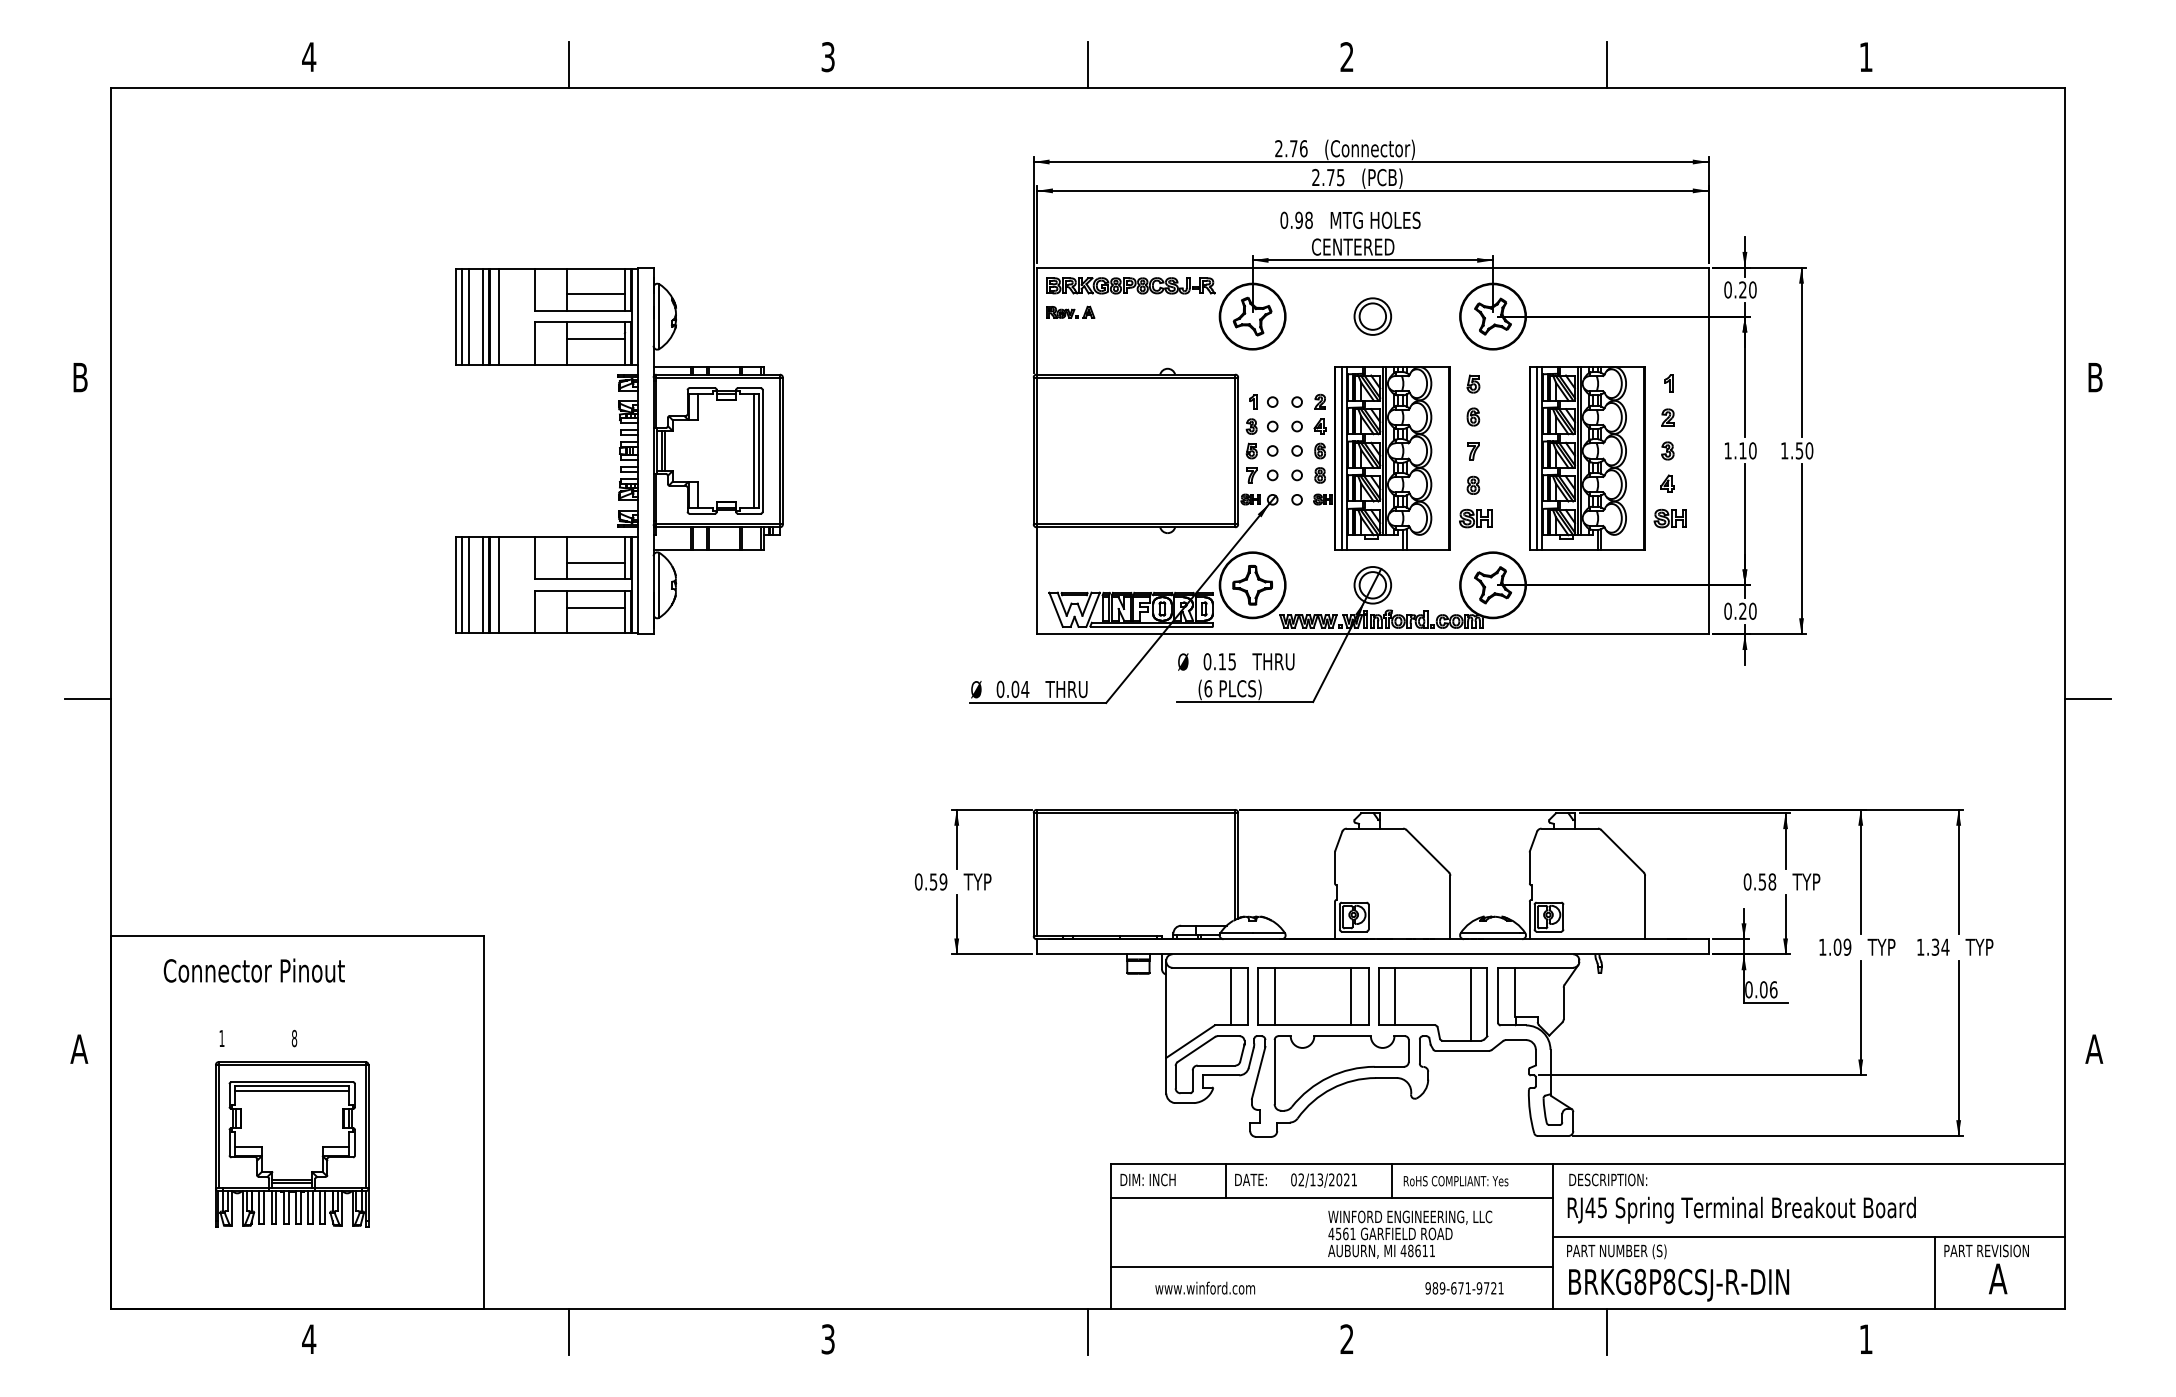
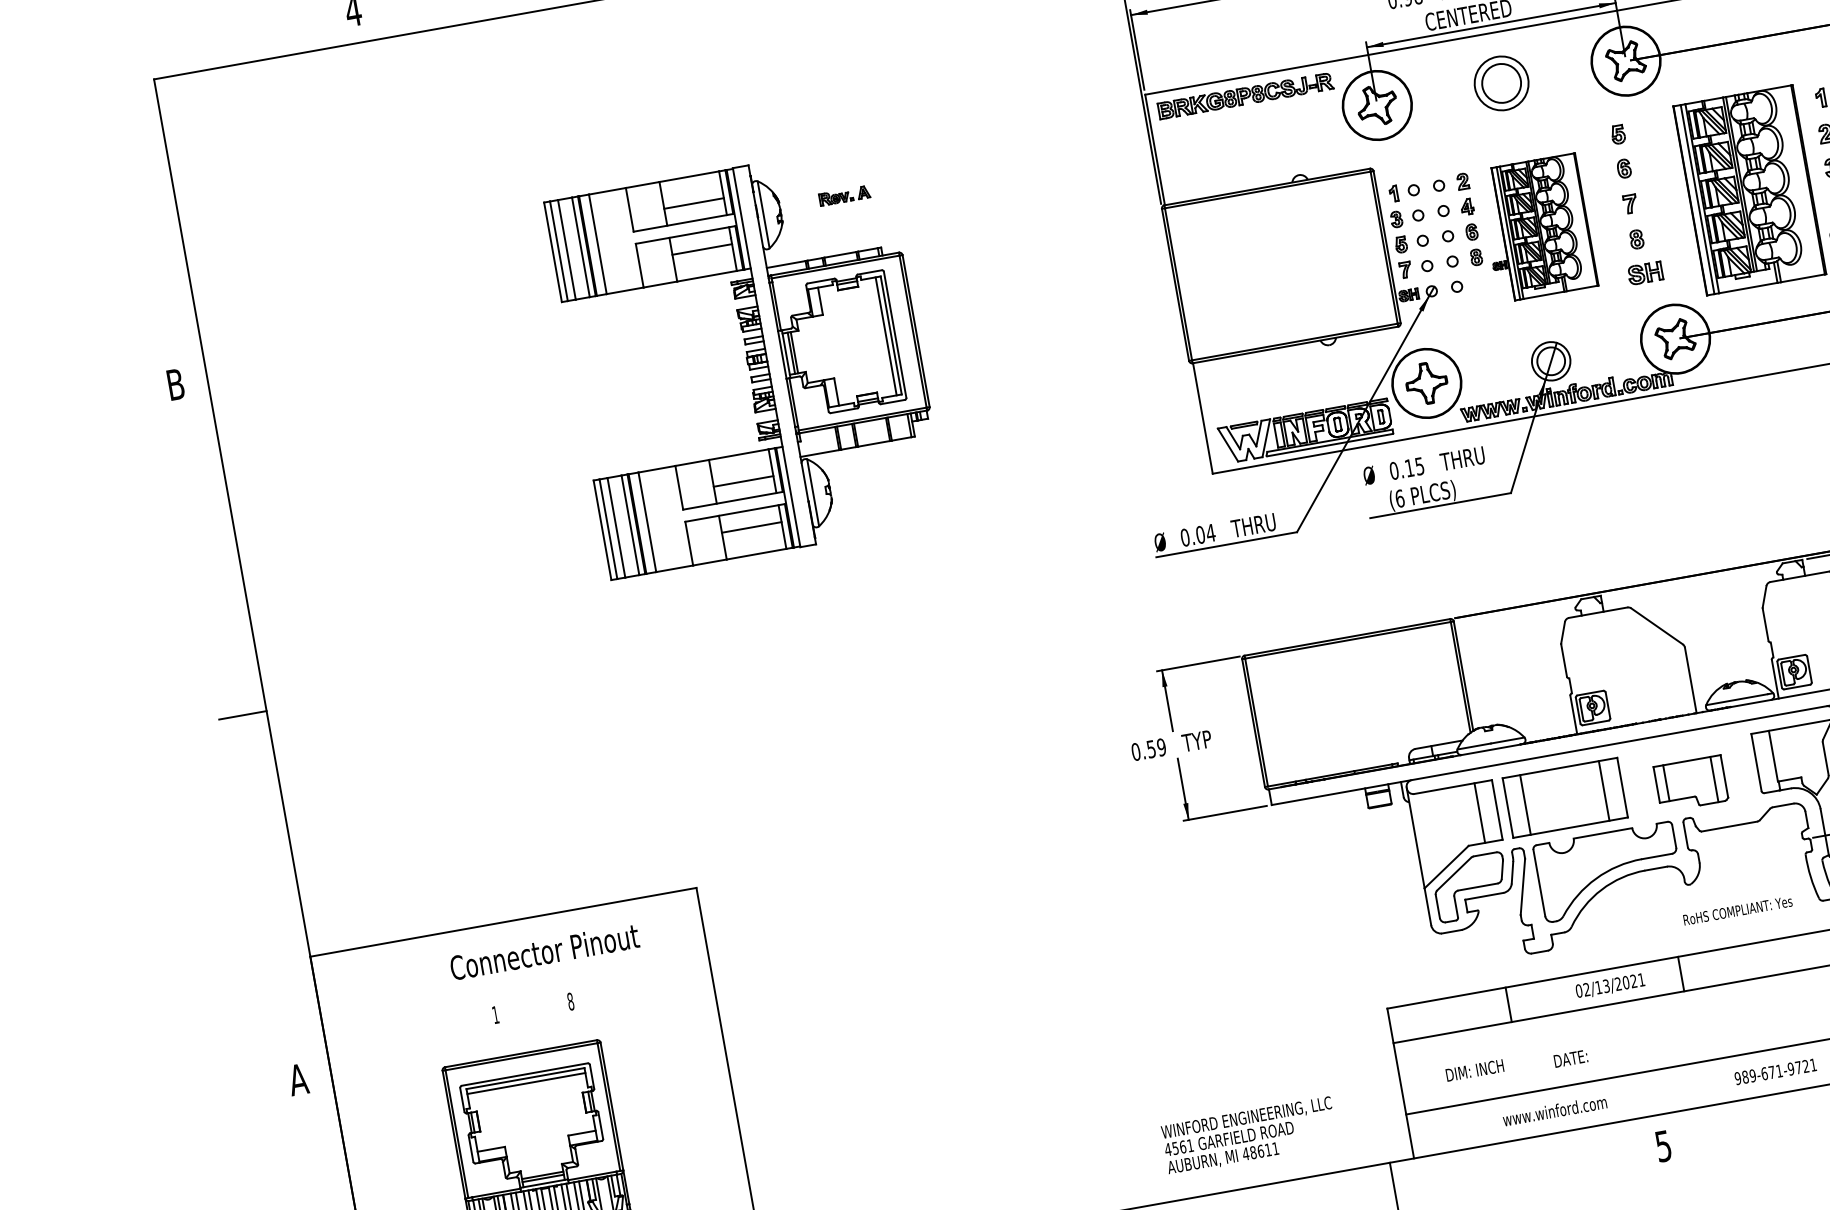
part: (1070, 311) -> (844, 194), moved
part: (1372, 316) -> (1501, 83), size x1.4
part: (1381, 458) -> (1536, 228), size x0.7
text: (253, 970) -> (543, 951), moved
part: (1433, 1004) -> (1691, 783), size x0.6
text: (258, 1038) -> (533, 1008), moved
text: (1147, 1179) -> (1474, 1070), moved
text: (1250, 1179) -> (1570, 1058), moved
text: (1455, 1181) -> (1737, 911), moved
text: (1410, 1234) -> (1250, 1135), moved
text: (1205, 1287) -> (1555, 1110), moved
text: (1346, 1339) -> (1662, 1146), 2 -> 5

